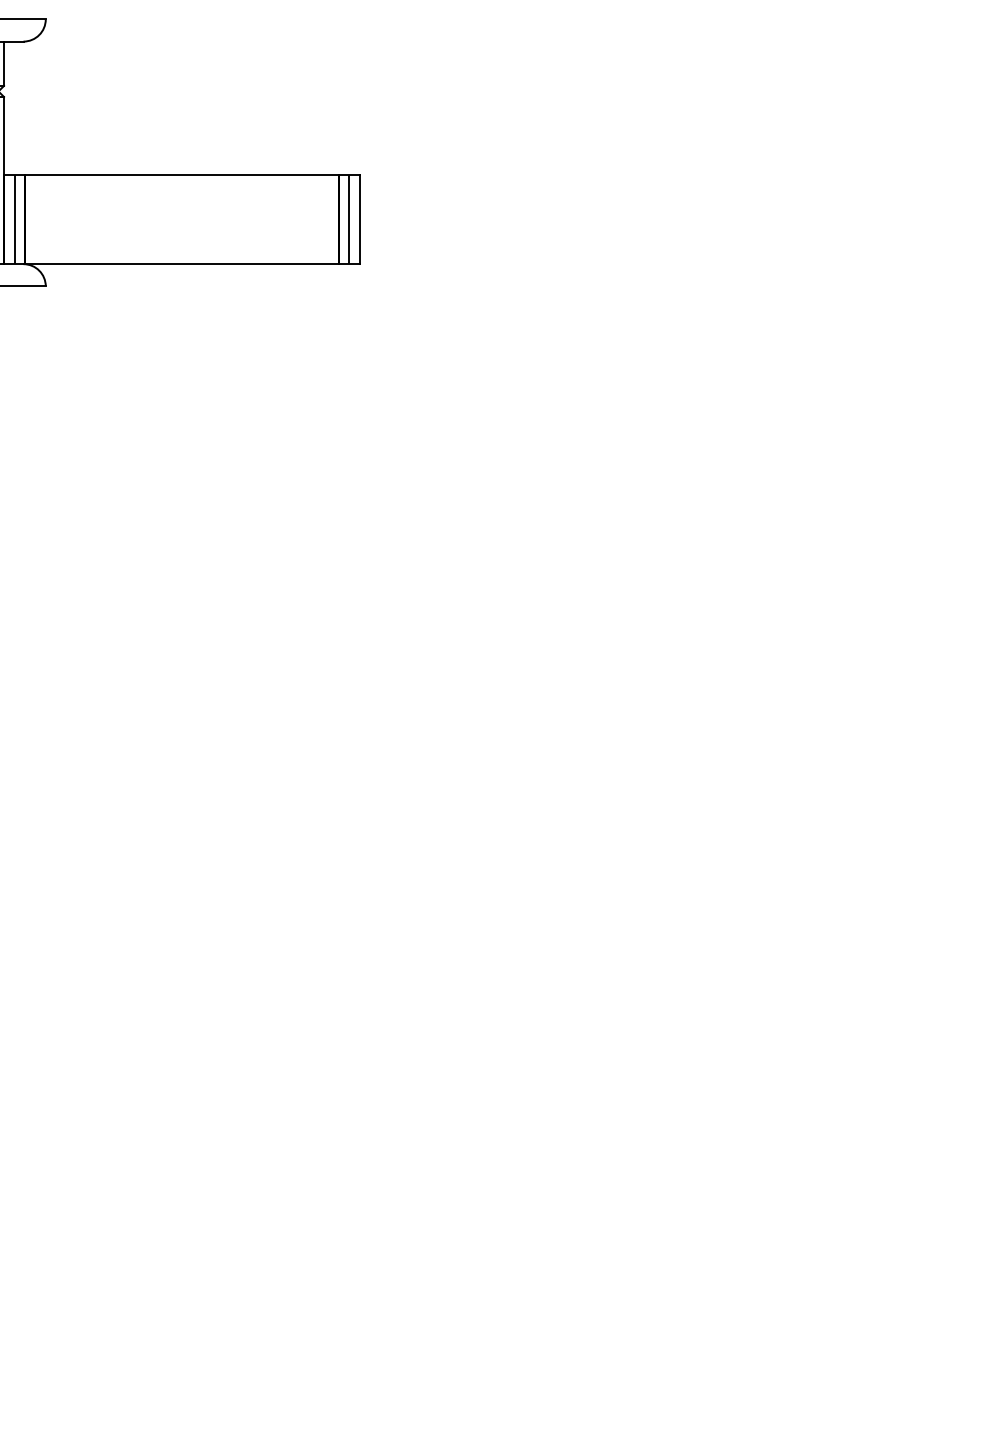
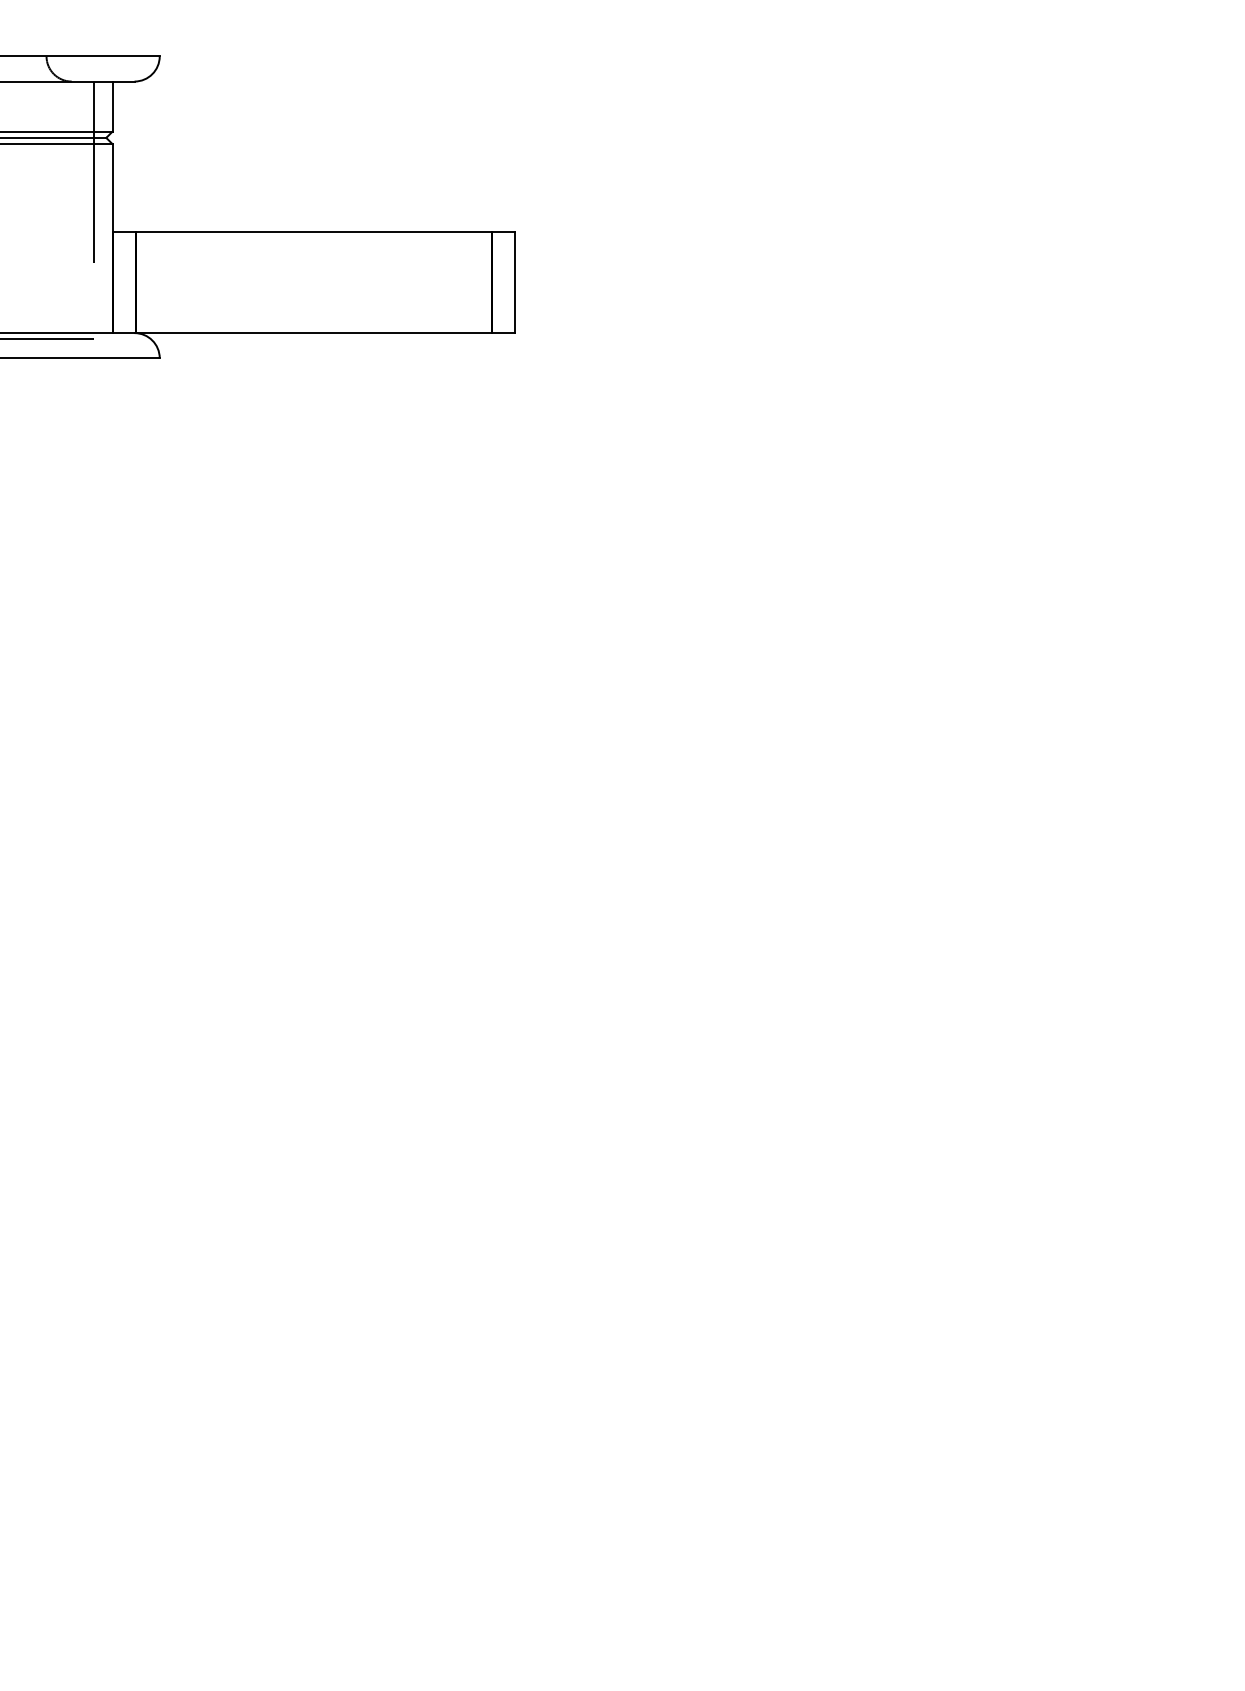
line: (15, 219) -> (125, 282), removed
line: (349, 219) -> (502, 282), removed

